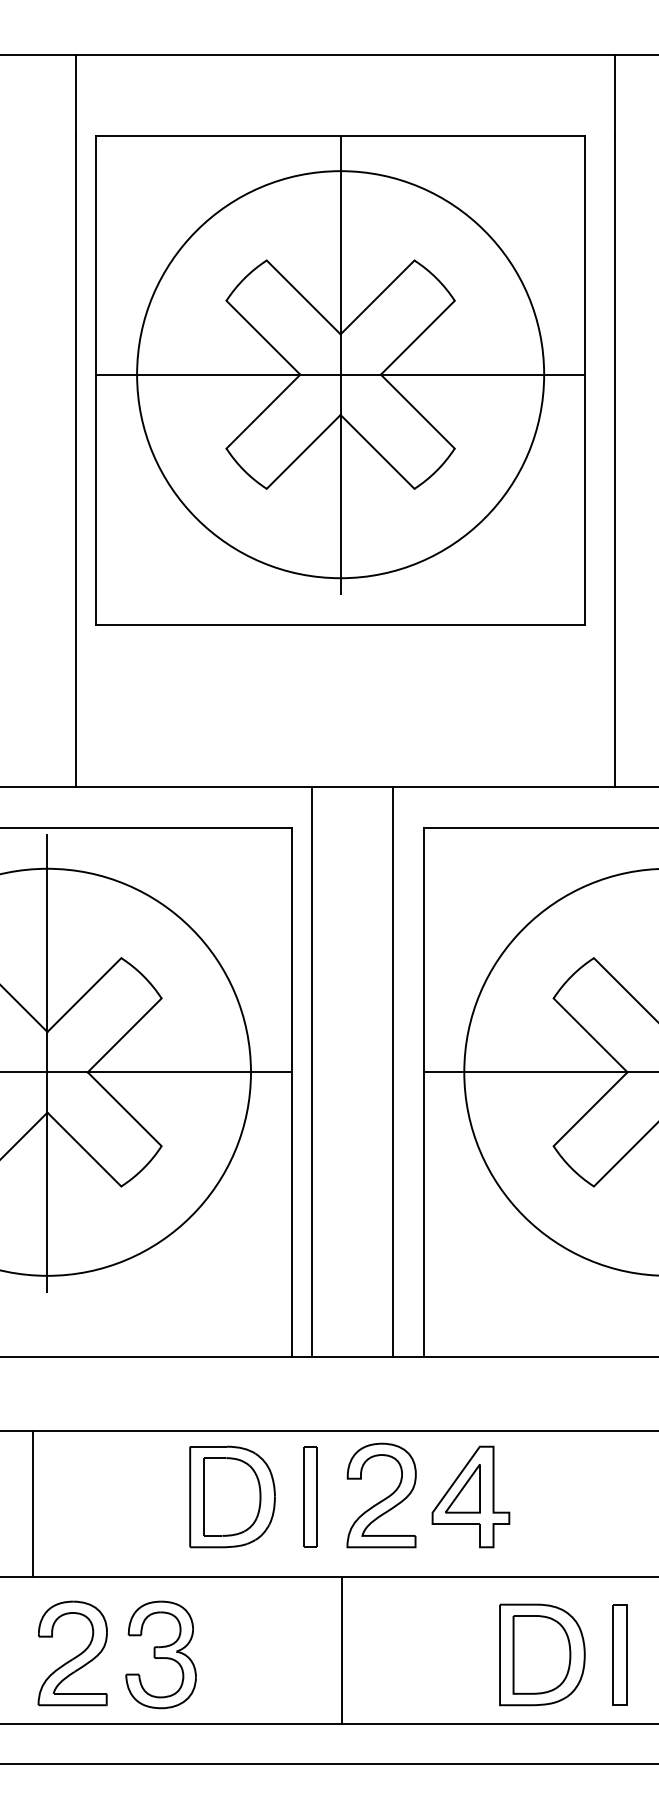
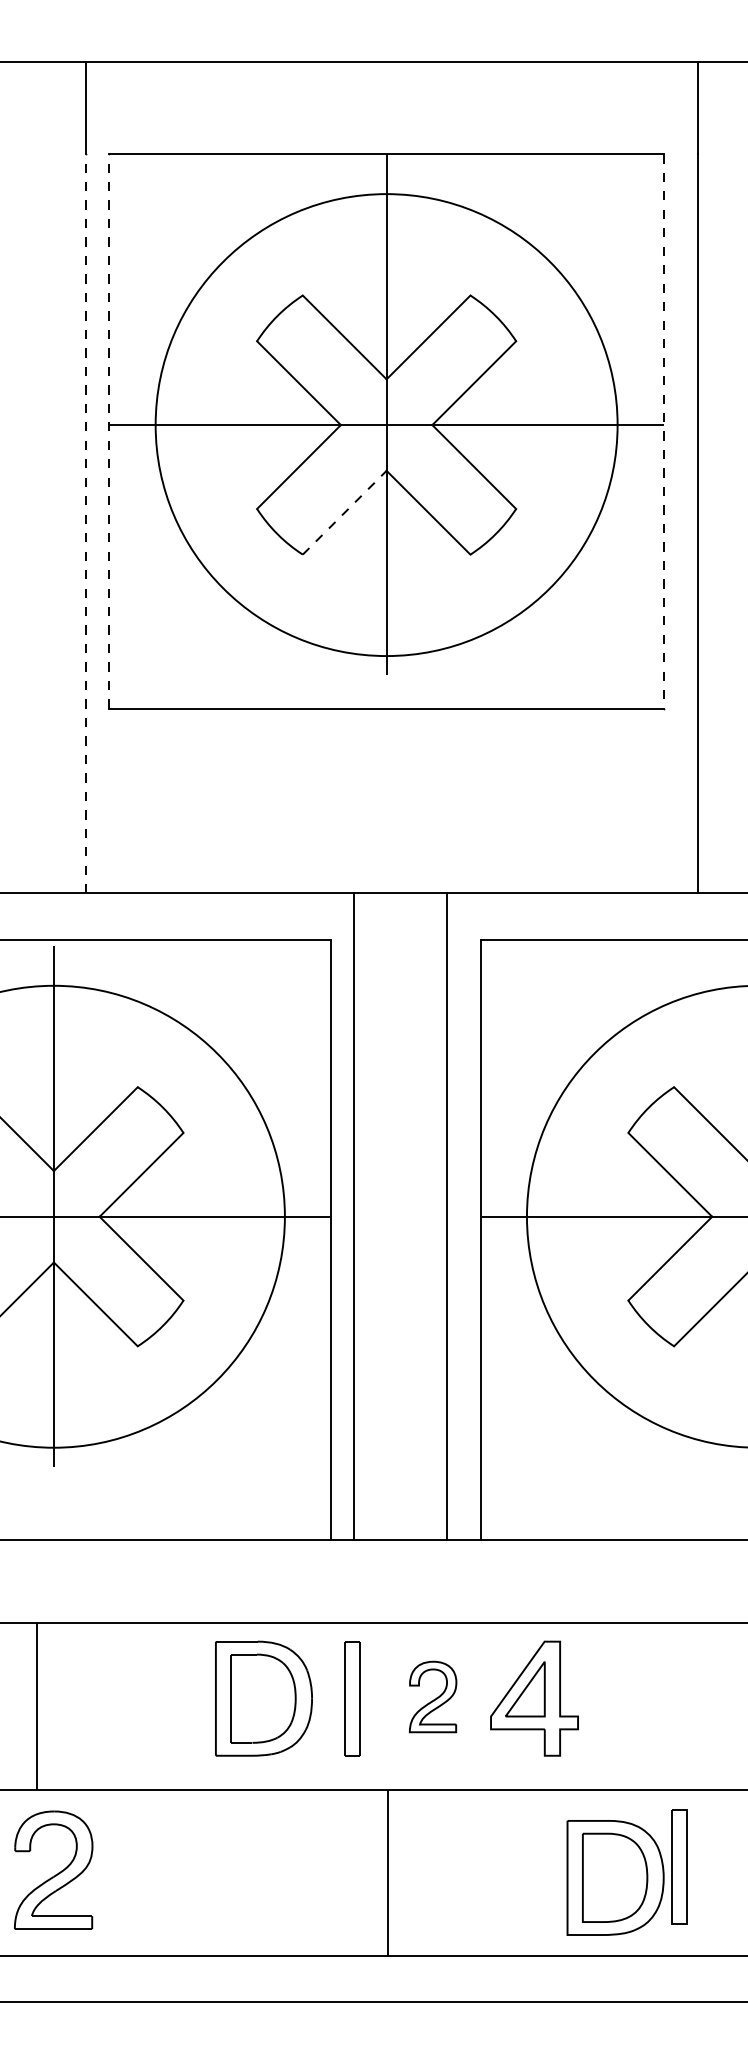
line: (96, 379) -> (109, 430), solid -> dashed
line: (584, 380) -> (663, 431), solid -> dashed
line: (304, 451) -> (345, 512), solid -> dashed
line: (76, 461) -> (86, 523), solid -> dashed
part: (381, 1495) -> (432, 1696), size x0.6
part: (72, 1652) -> (53, 1869), moved
part: (160, 1654) -> (182, 1877), removed
part: (619, 1654) -> (679, 1866), moved

